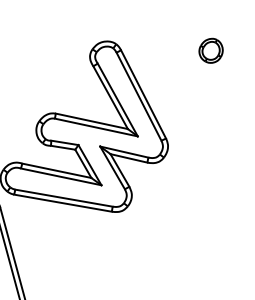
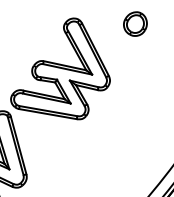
part: (211, 49) -> (135, 23), size x1.67

